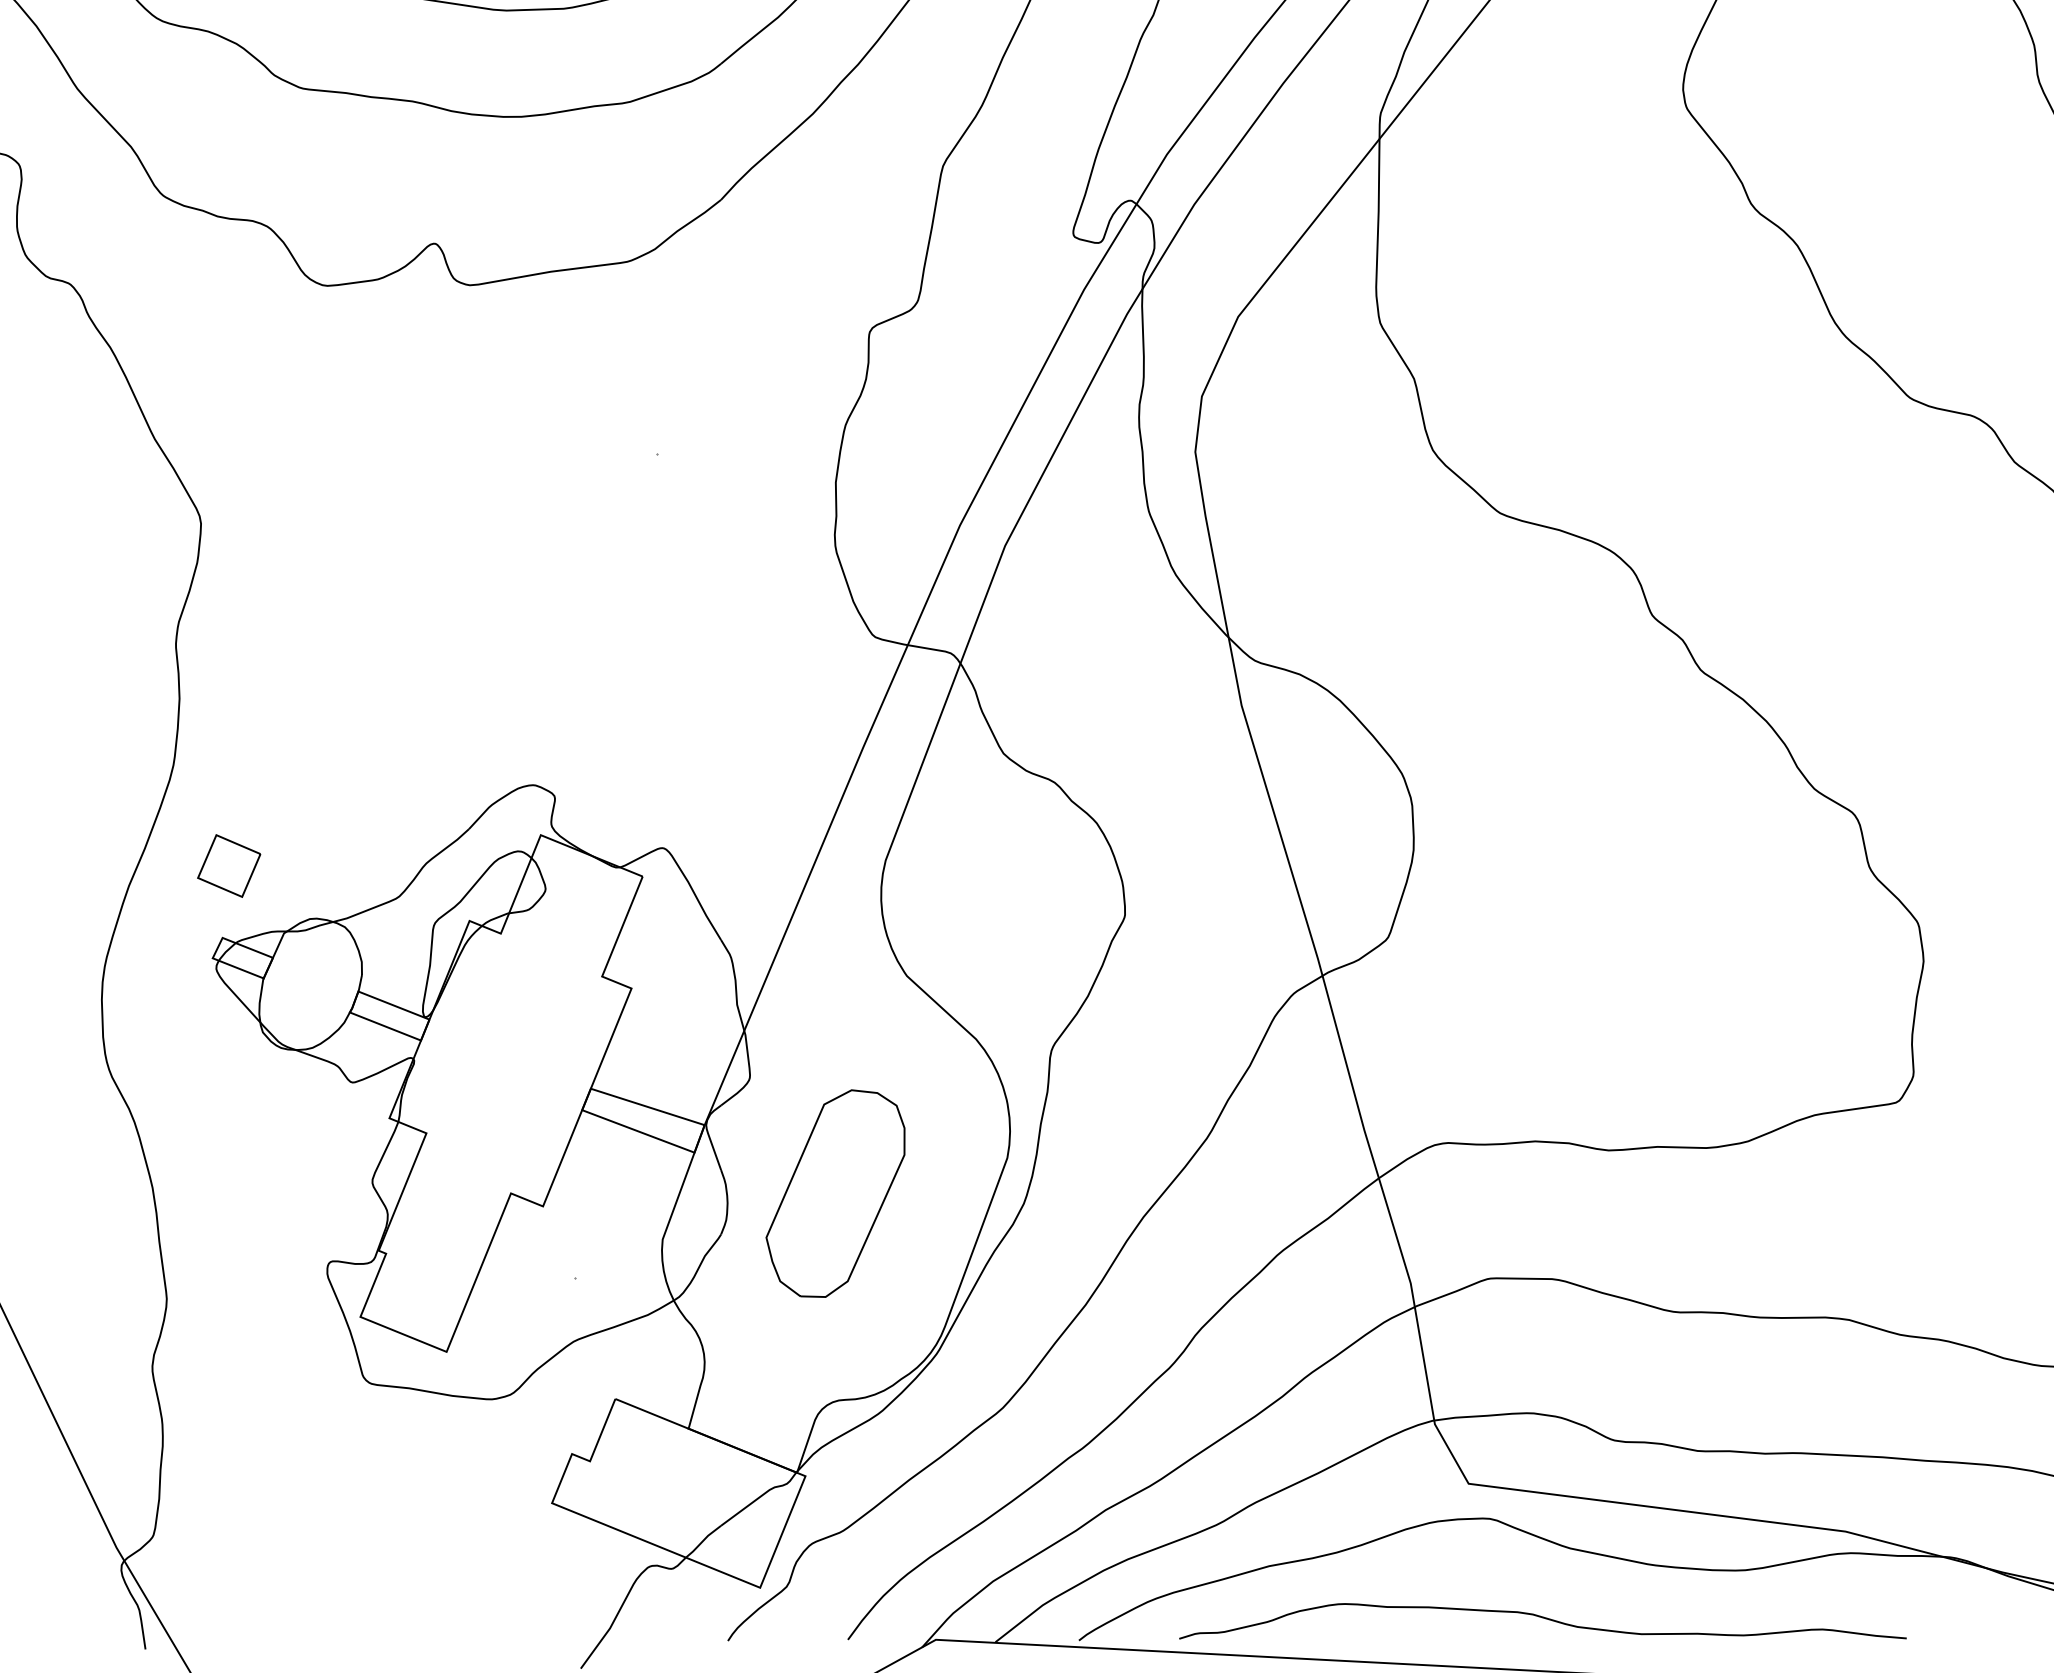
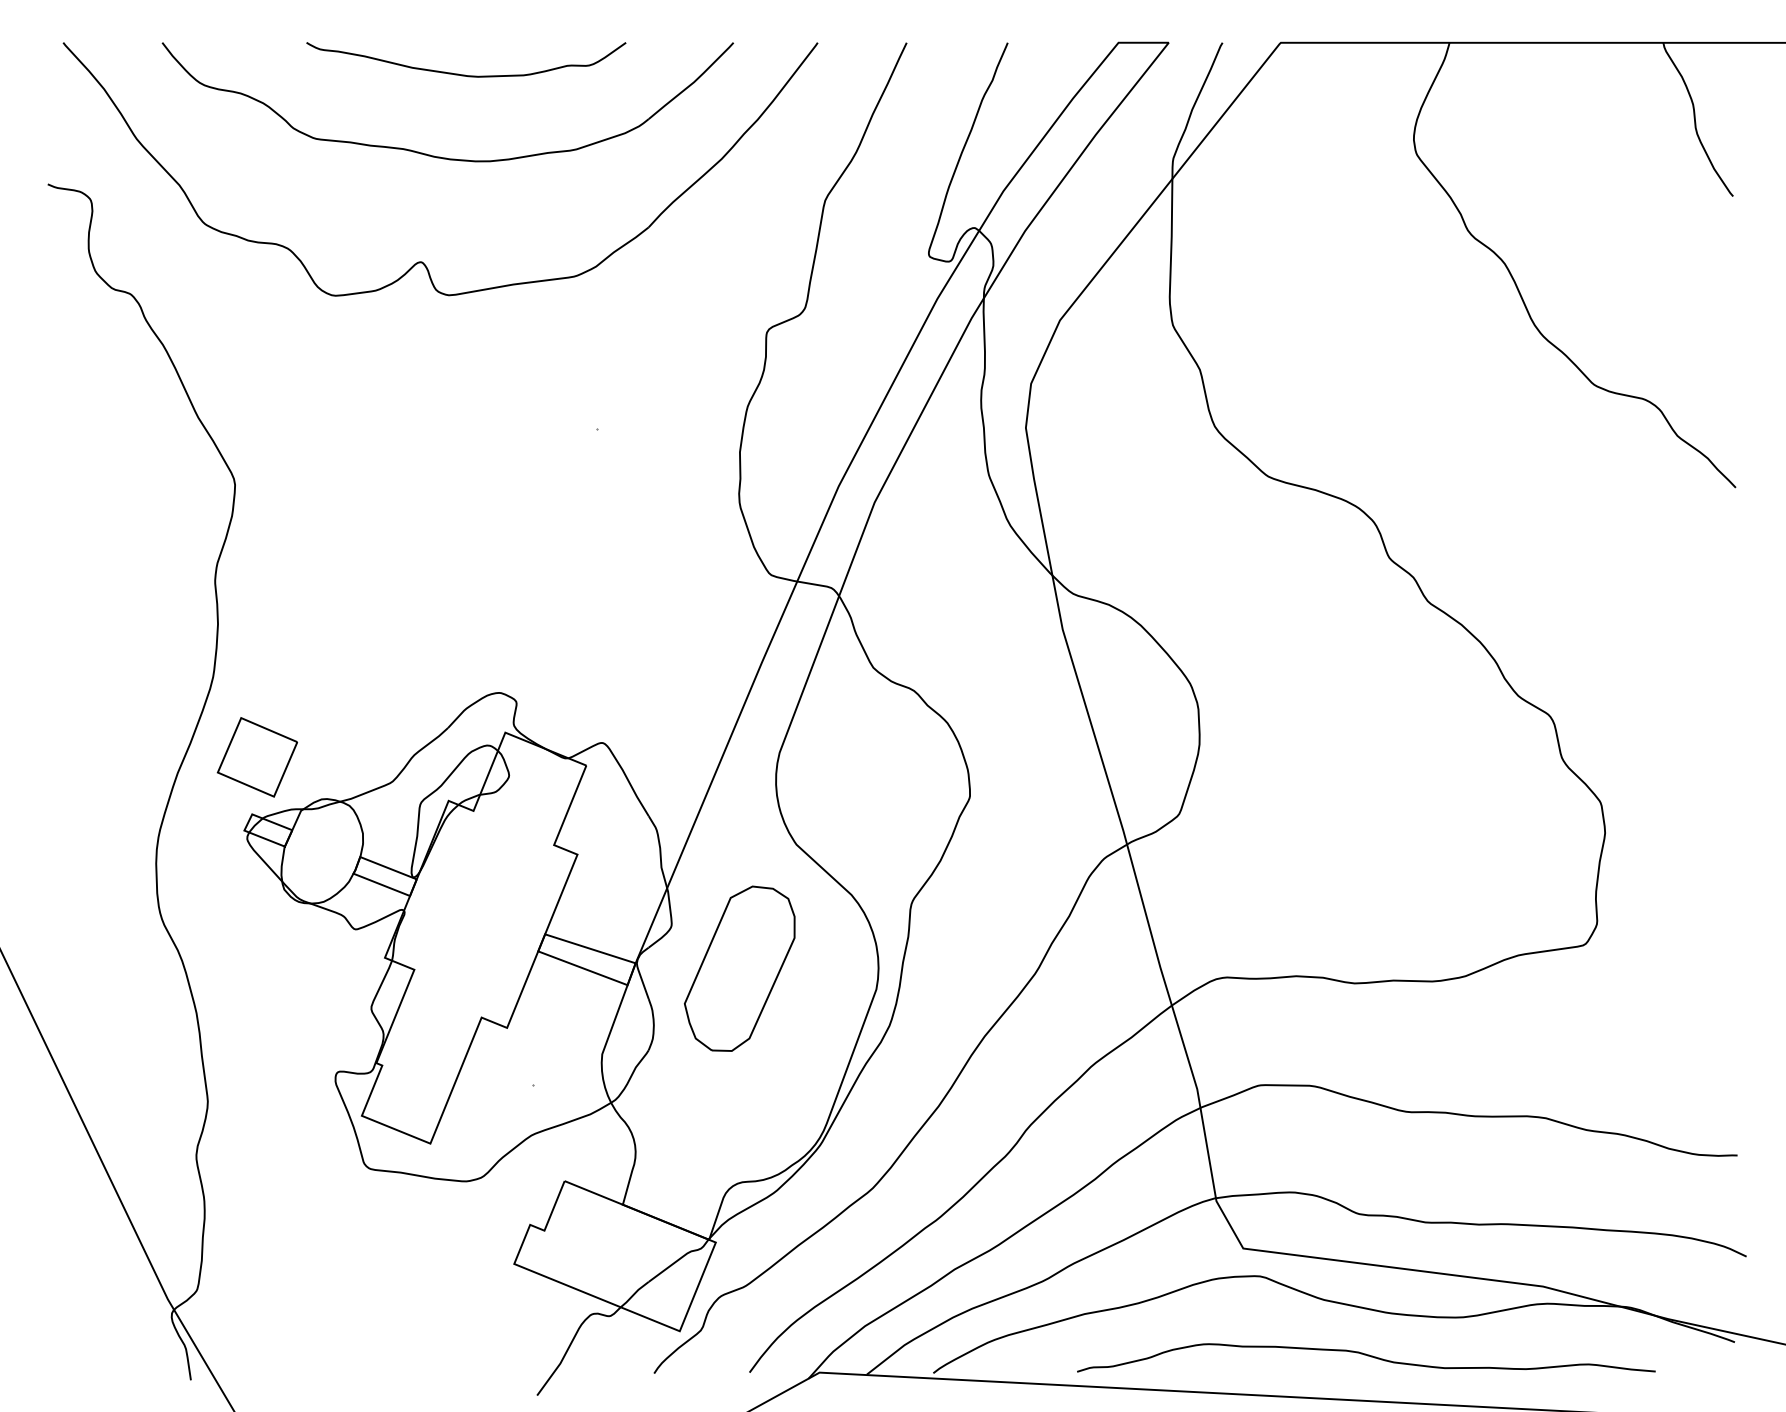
part: (229, 865) -> (257, 756), size x1.6
part: (835, 1193) -> (739, 968), moved
curve: (1544, 1619) -> (1367, 1356), moved

